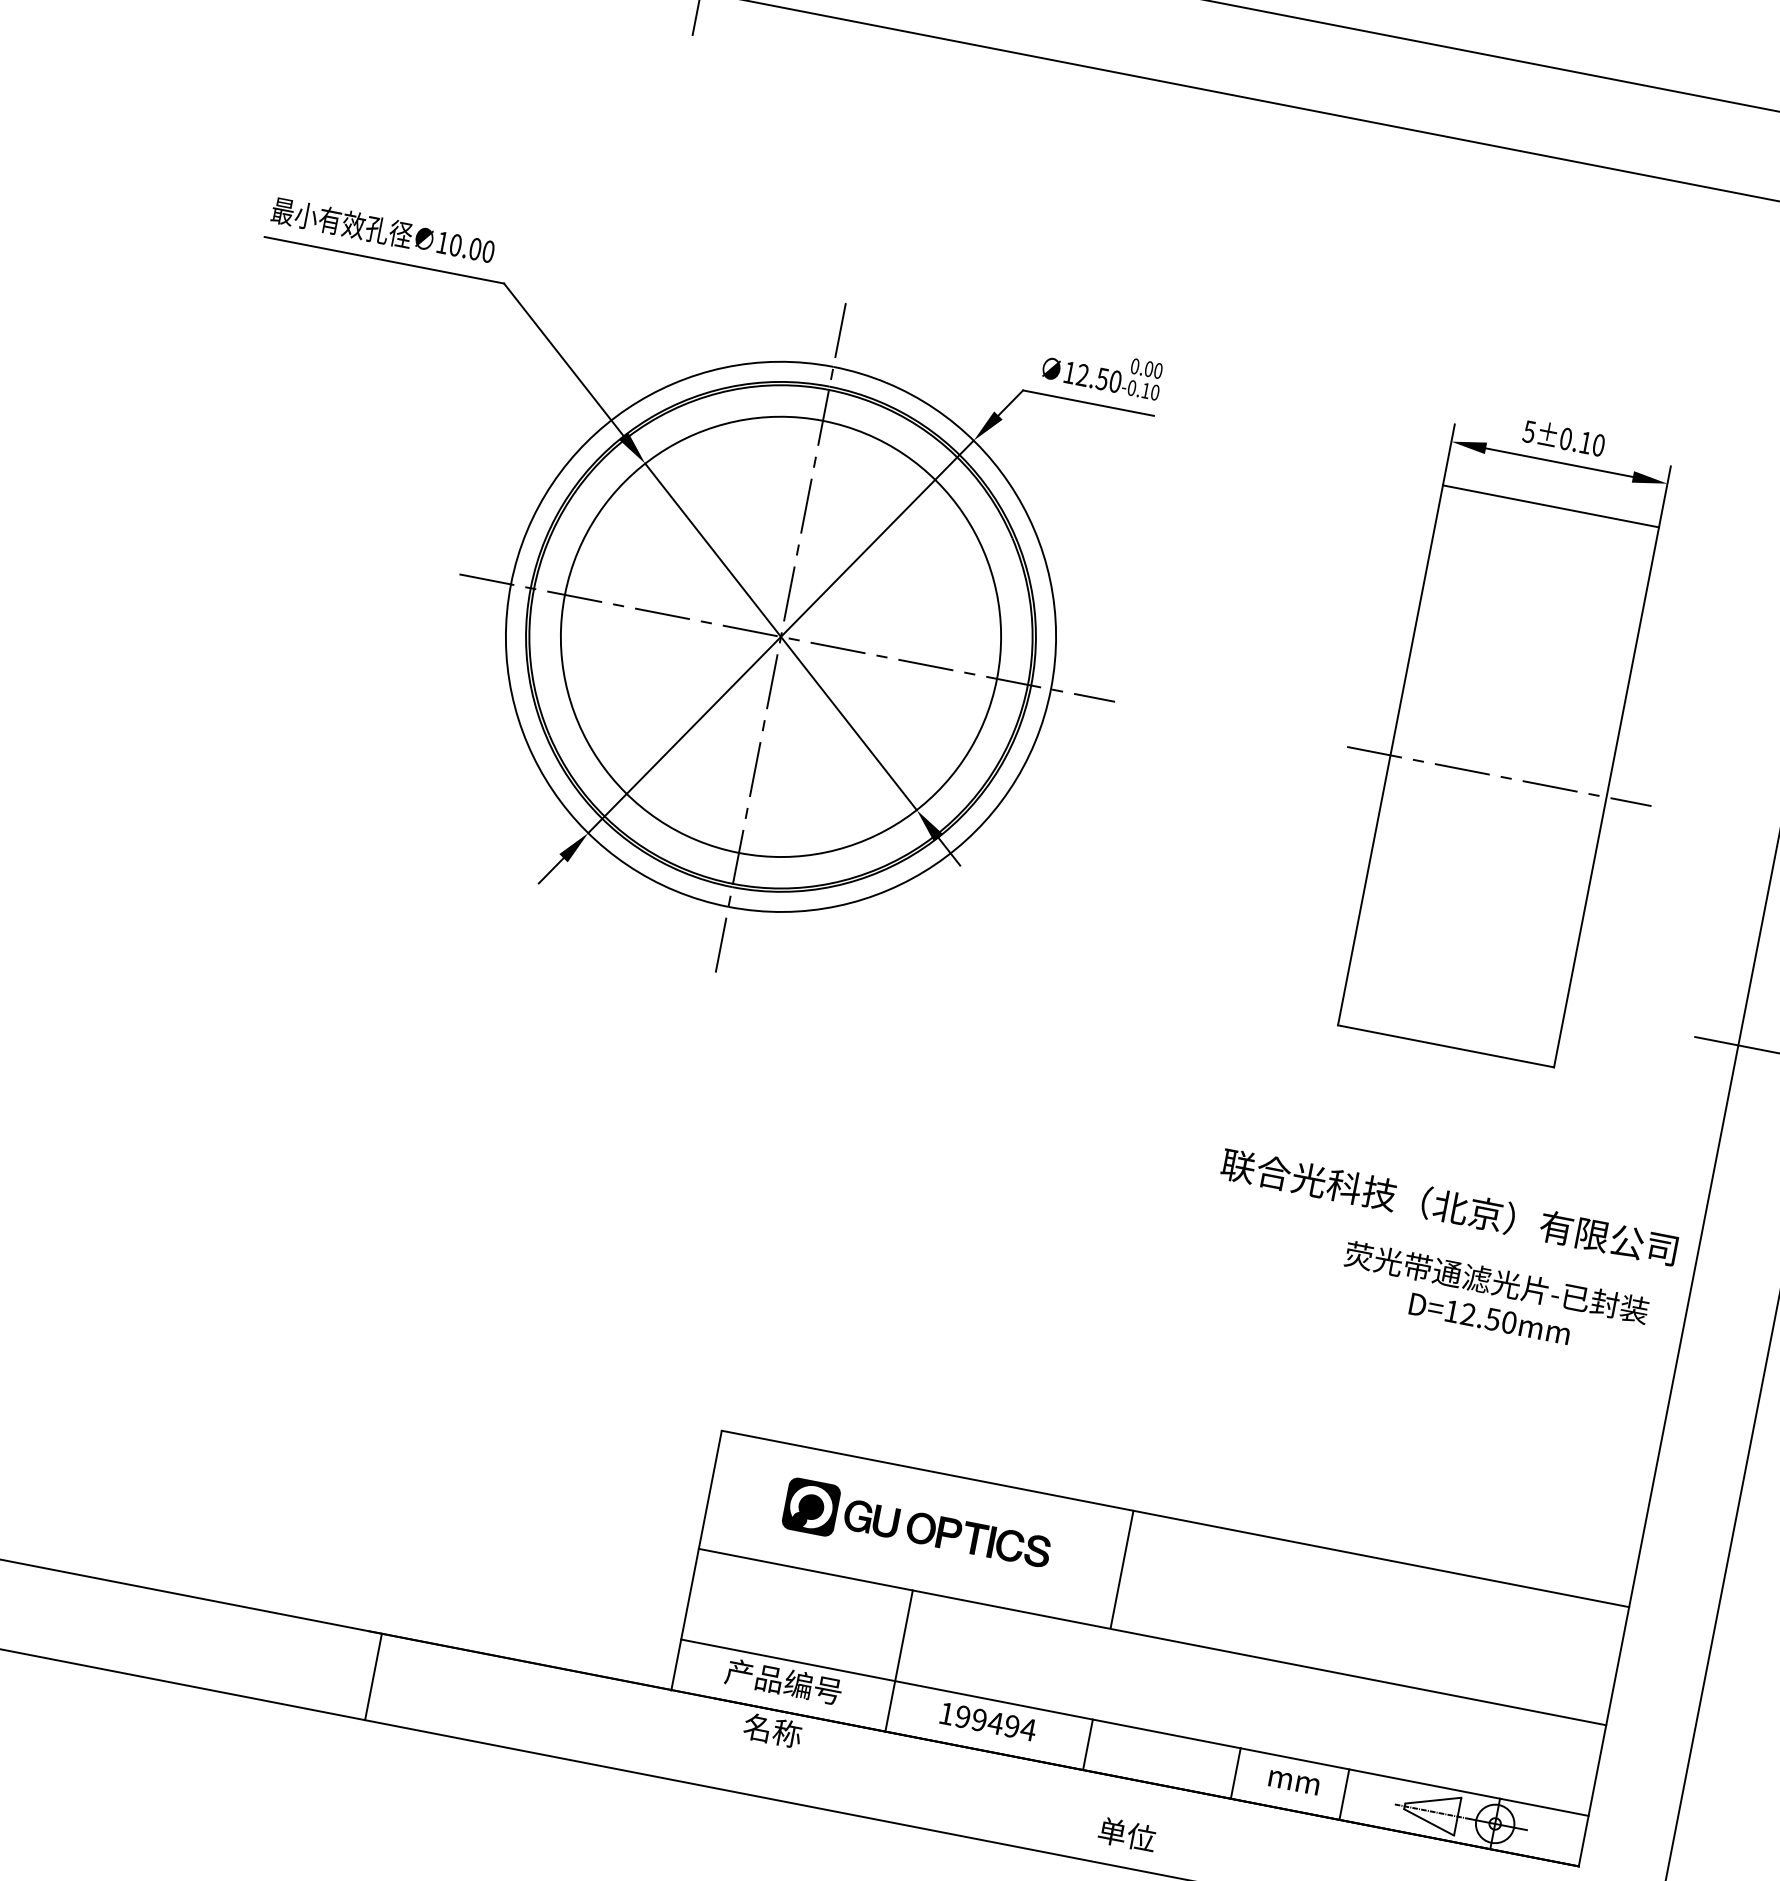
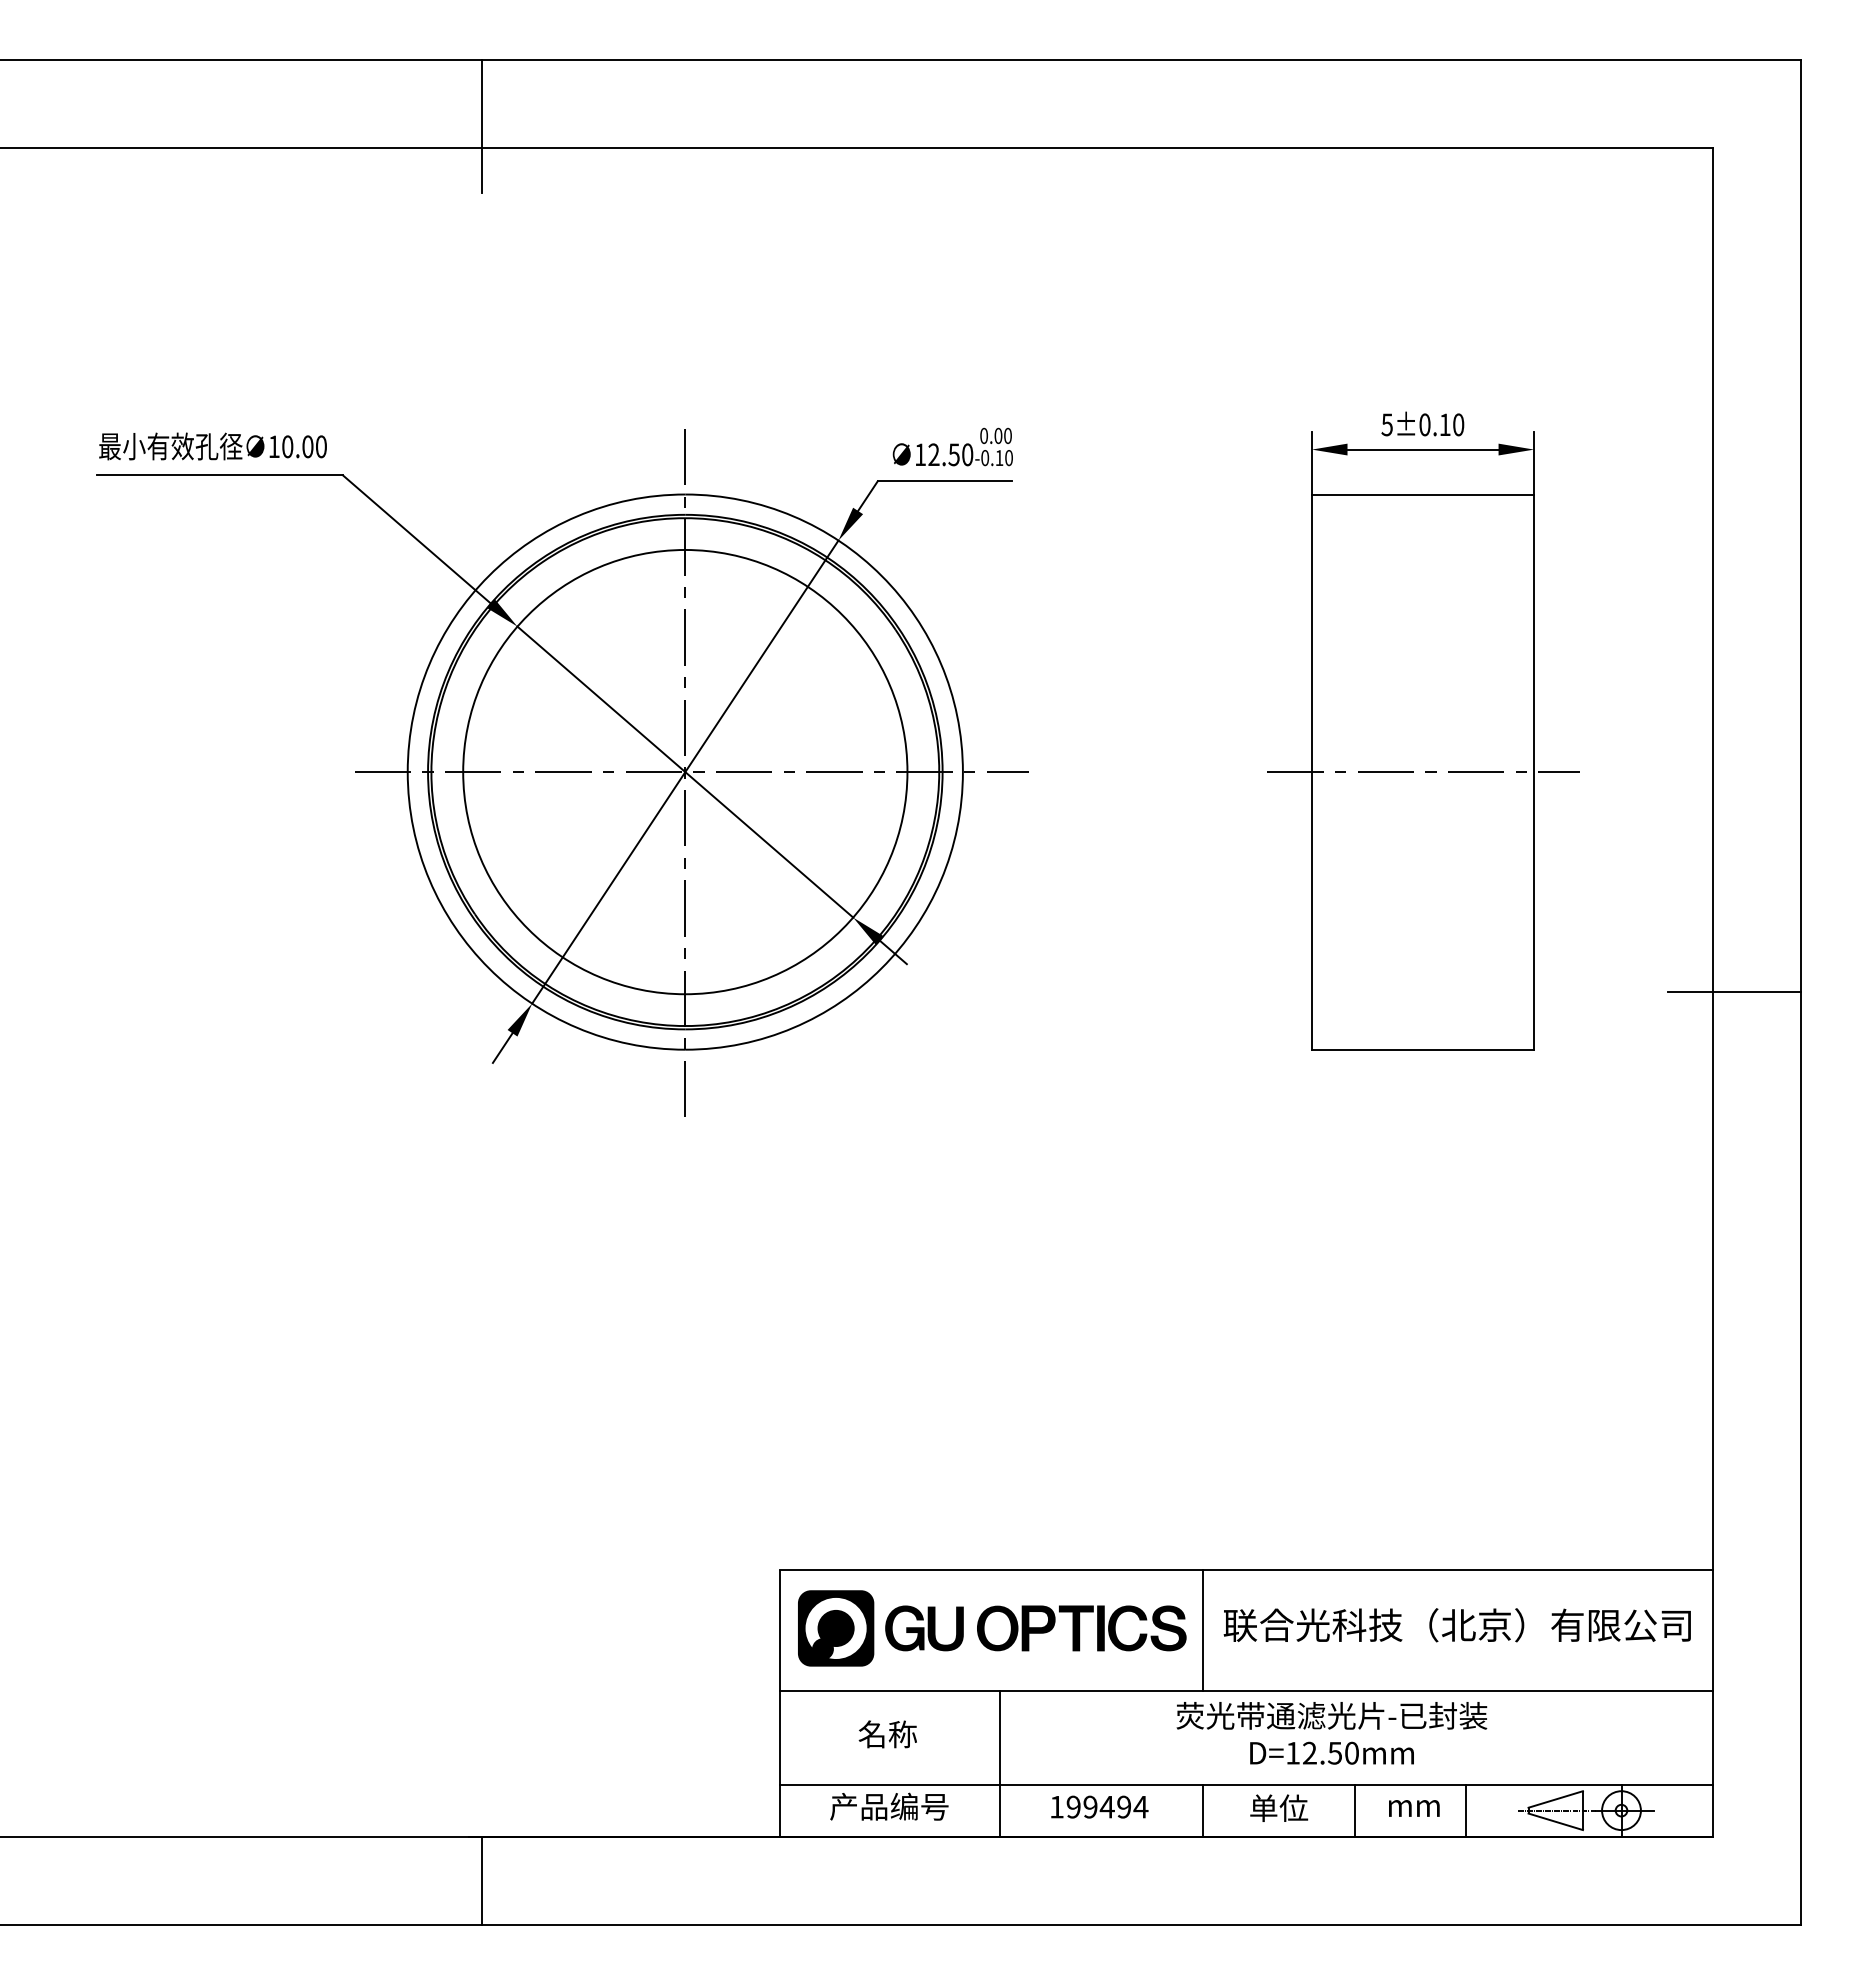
text: (1448, 1207) -> (1456, 1625), moved
text: (1493, 1299) -> (1331, 1733), moved
part: (917, 1527) -> (992, 1628), size x1.43
text: (772, 1730) -> (887, 1734), moved
text: (1127, 1834) -> (1279, 1807), moved

